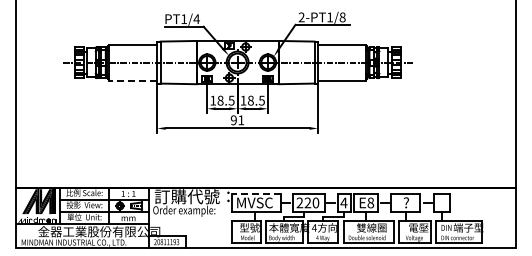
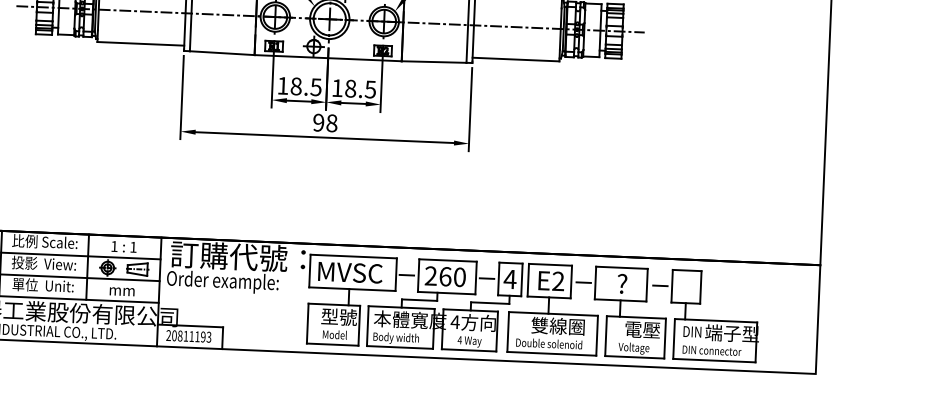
line: (132, 80) -> (139, 43), dashed -> solid
text: (241, 120) -> (332, 123), 91 -> 98
line: (255, 193) -> (352, 255), dashed -> solid
text: (307, 202) -> (444, 275), 220 -> 260
text: (370, 202) -> (557, 280), E8 -> E2

